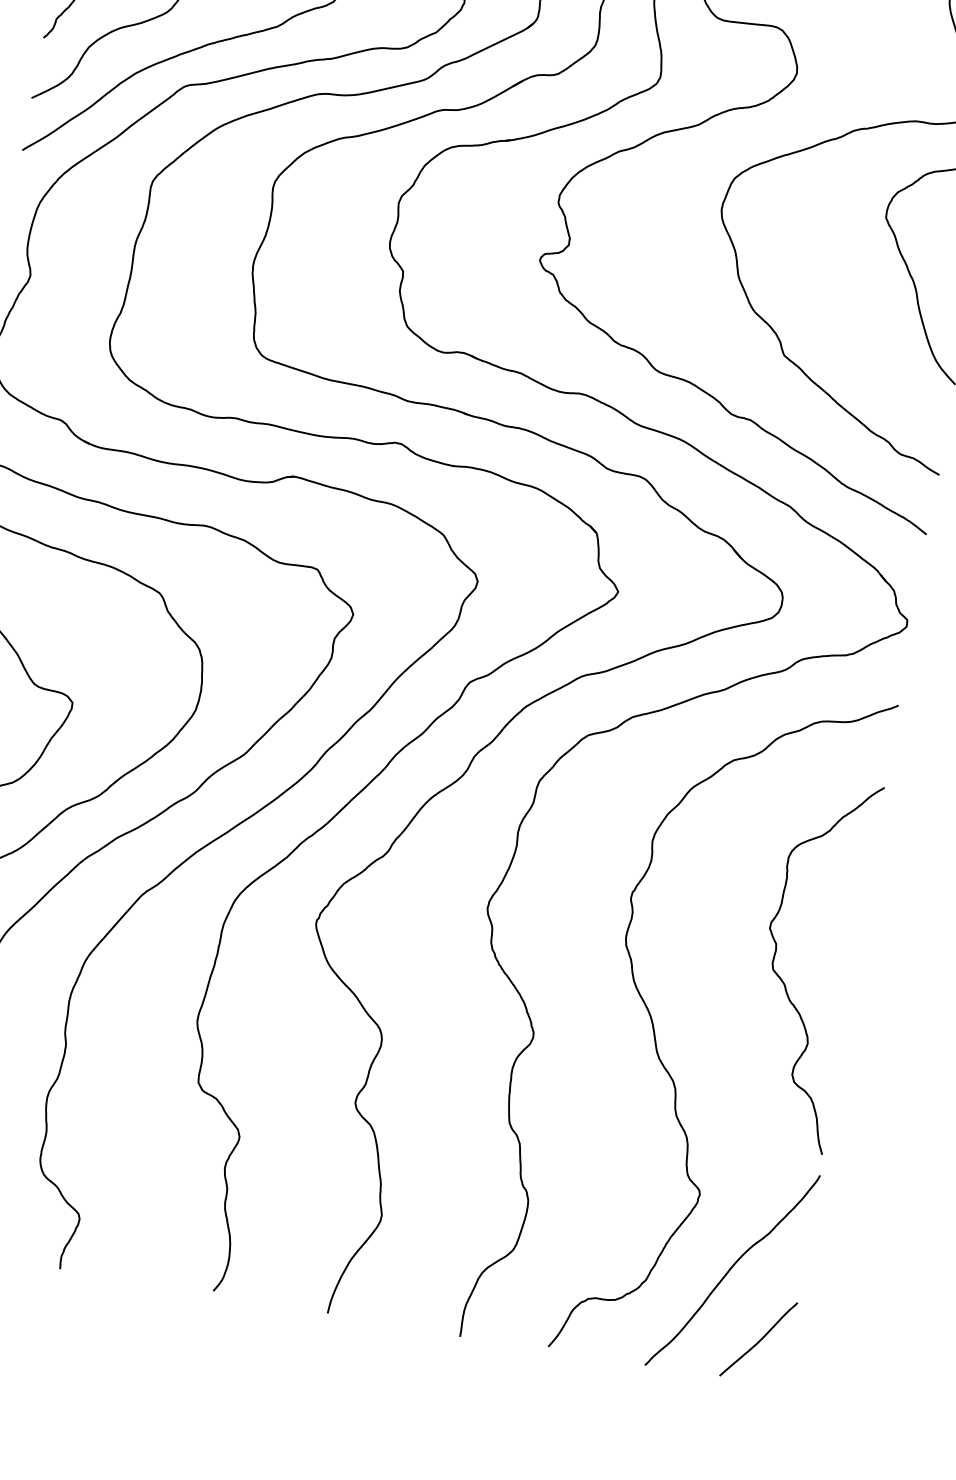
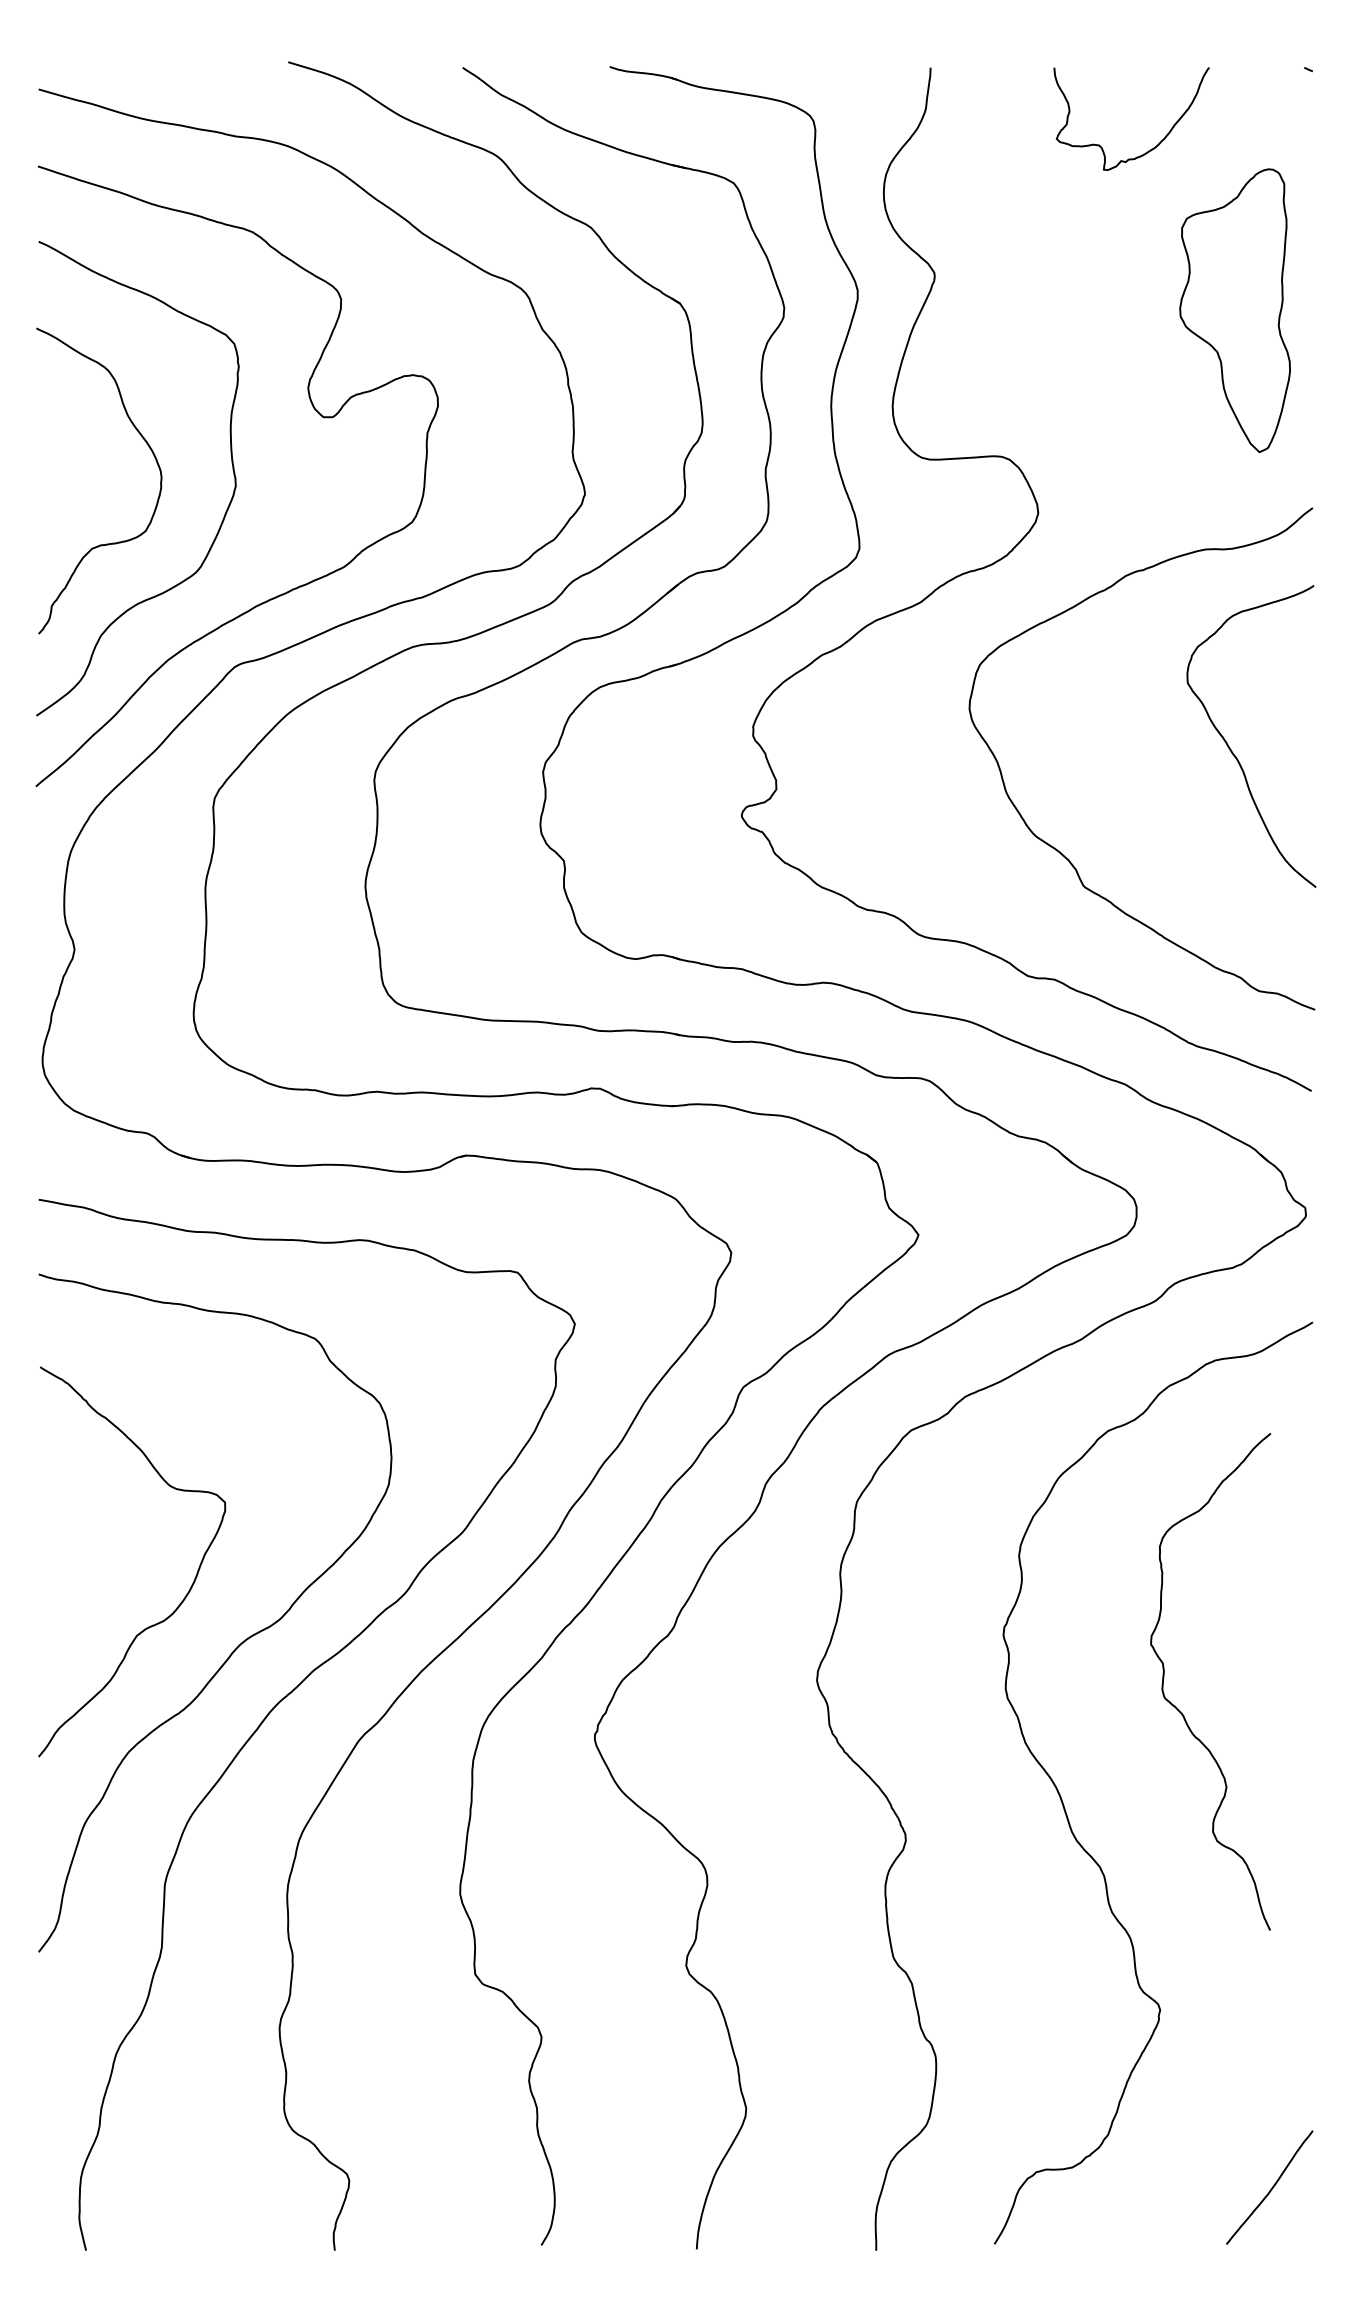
curve: (782, 980) -> (1179, 1709), moved
curve: (730, 1270) -> (1217, 2102), removed

